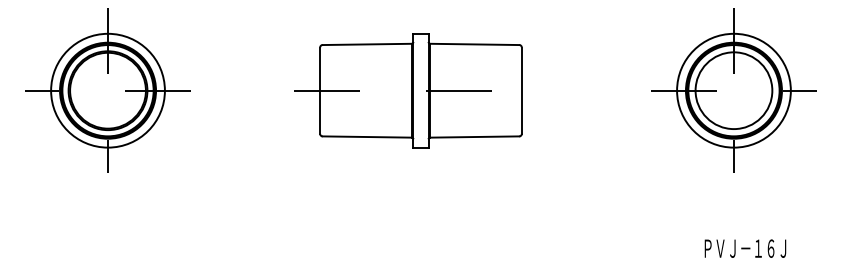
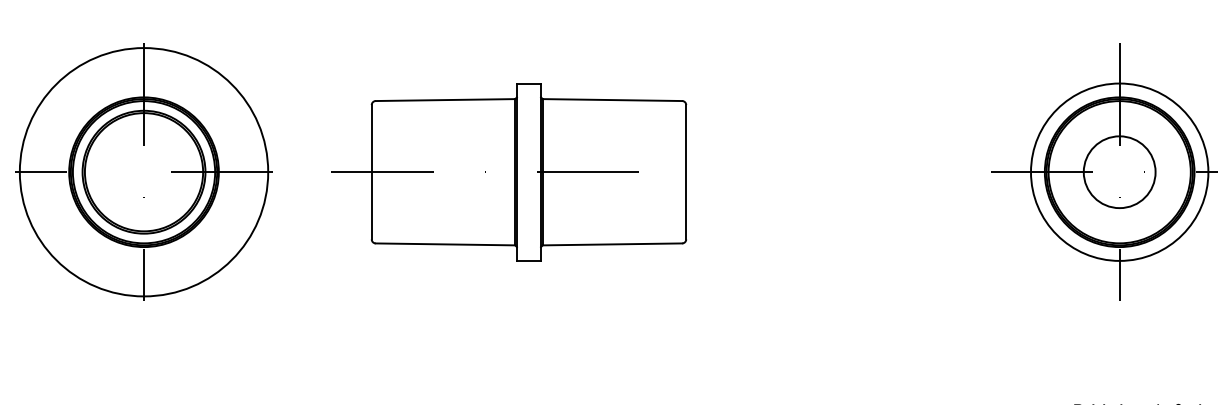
circle: (107, 90) -> (143, 171), size x1.4
part: (408, 90) -> (509, 171), moved
circle: (733, 90) -> (1118, 171), size x0.6

